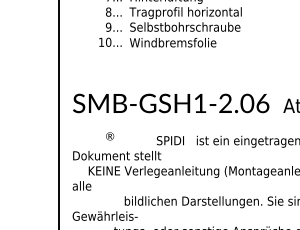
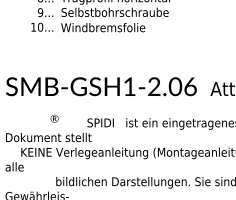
text: (110, 136) -> (55, 118), moved

